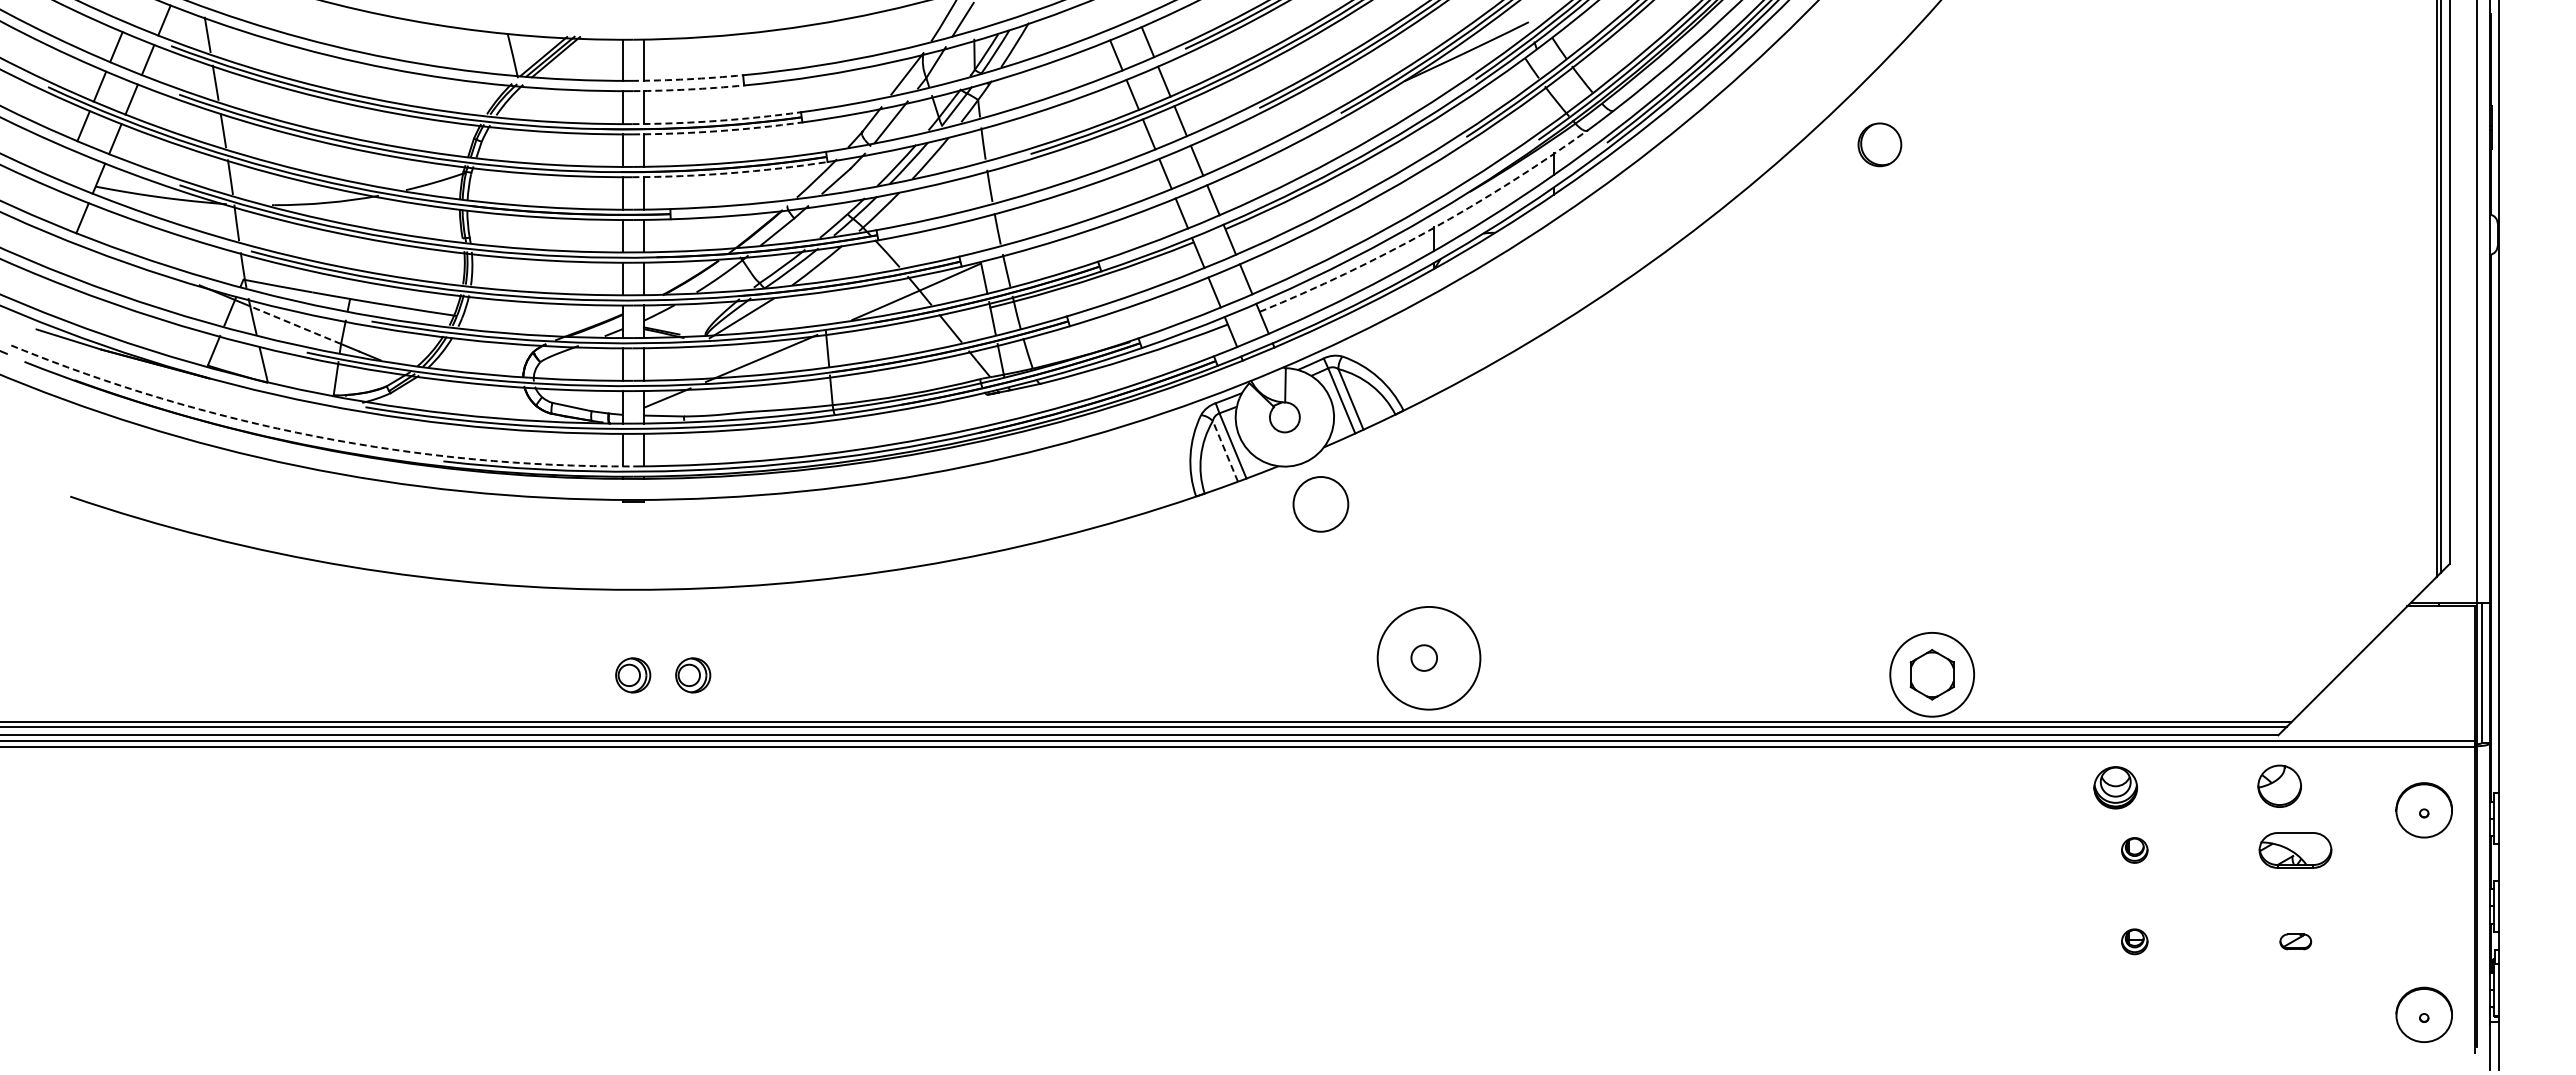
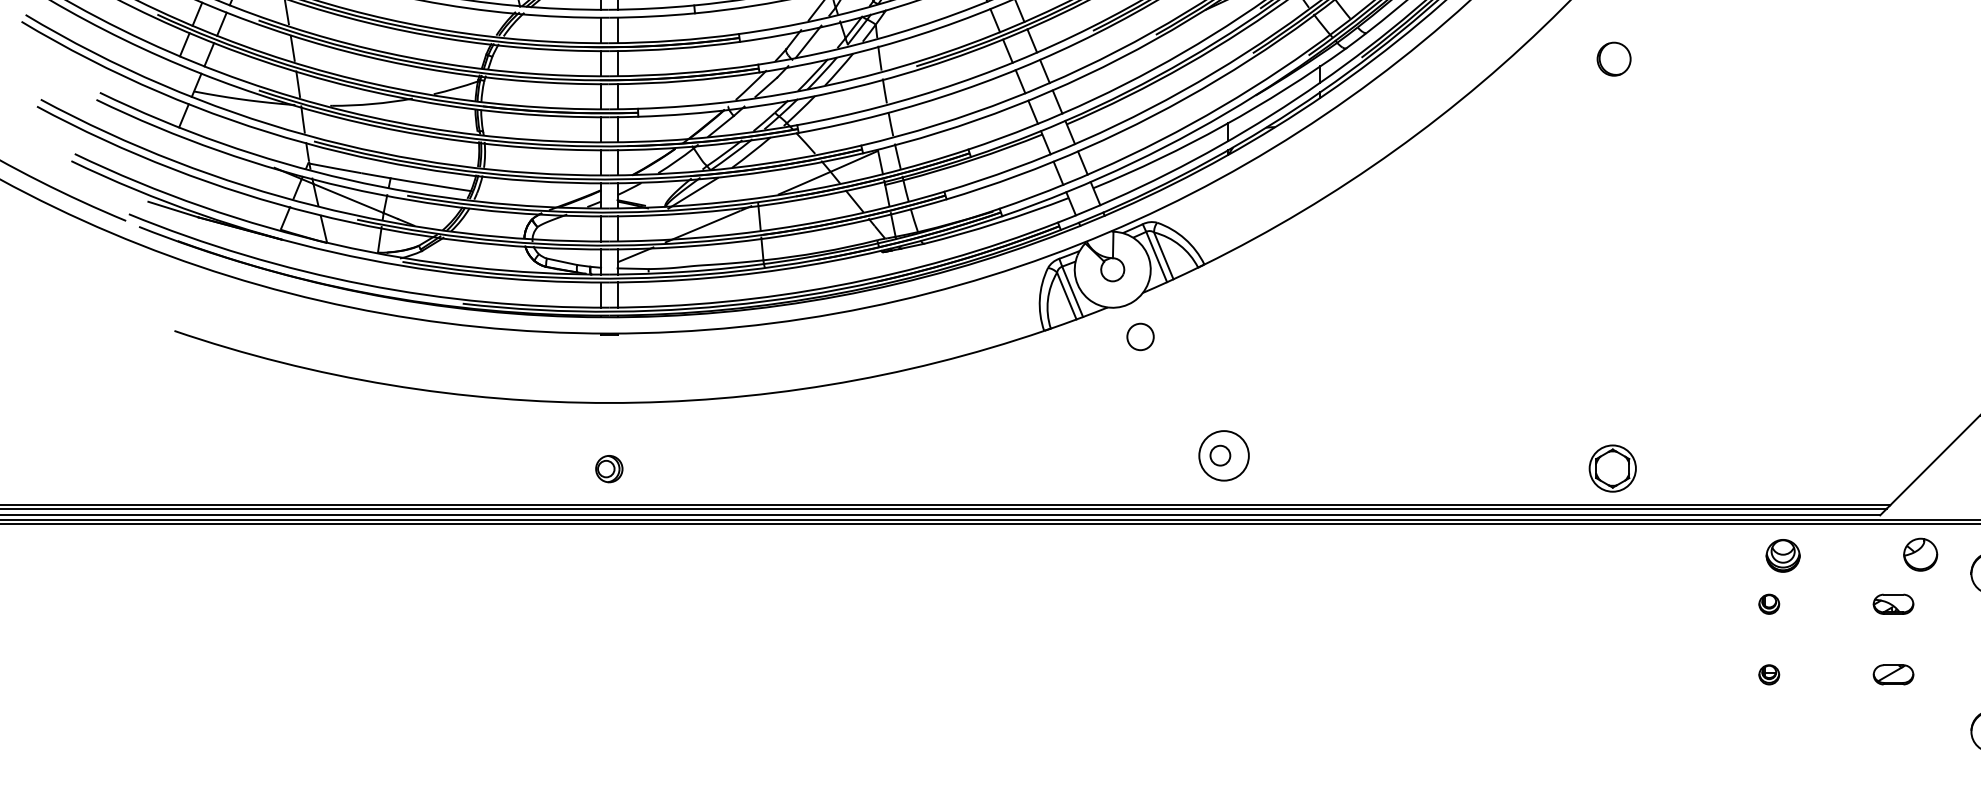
arc: (687, 79) -> (651, 8), dashed -> solid
arc: (688, 89) -> (652, 16), dashed -> solid
arc: (716, 120) -> (673, 40), dashed -> solid
arc: (717, 131) -> (674, 48), dashed -> solid
part: (1879, 144) -> (1613, 58), moved
arc: (730, 173) -> (684, 81), dashed -> solid
arc: (1428, 230) -> (1223, 125), dashed -> solid
line: (295, 324) -> (348, 198), dashed -> solid
arc: (316, 436) -> (364, 284), dashed -> solid
line: (1225, 451) -> (1066, 296), dashed -> solid
circle: (1320, 504) -> (1140, 337), size x0.62
circle: (1428, 658) -> (1223, 456), size x0.62
circle: (1932, 674) -> (1613, 468), size x0.71
part: (693, 675) -> (655, 469), removed
part: (2279, 785) -> (1920, 554), moved
part: (2115, 787) -> (1782, 555), moved
part: (2295, 850) -> (1893, 604), size x0.71
part: (2295, 941) -> (1893, 674), size x1.67

